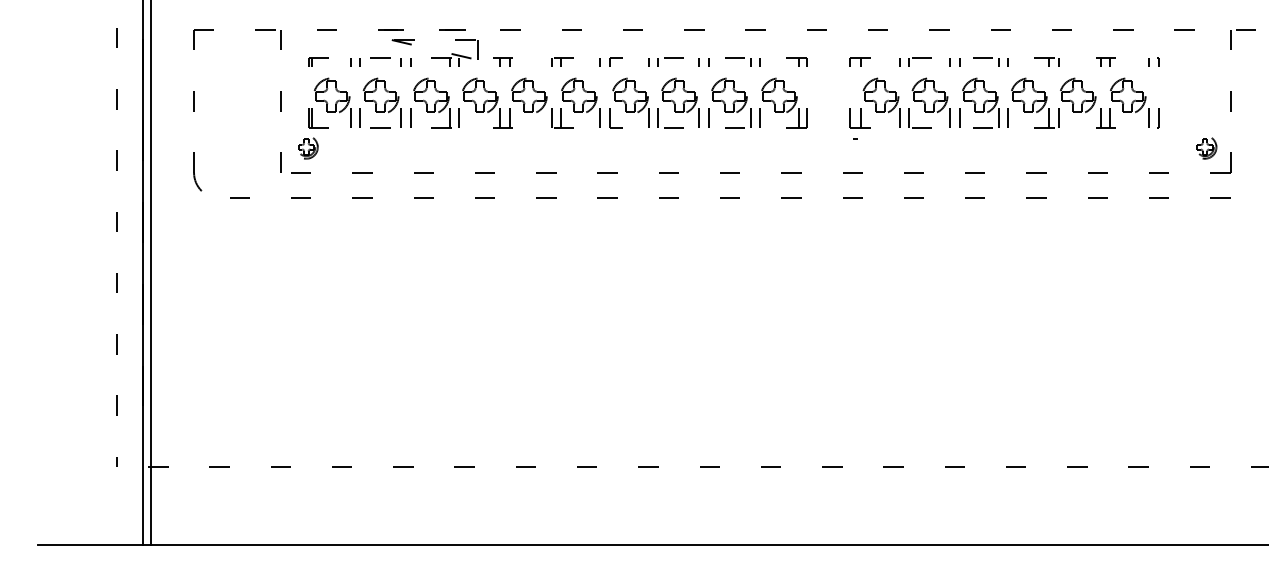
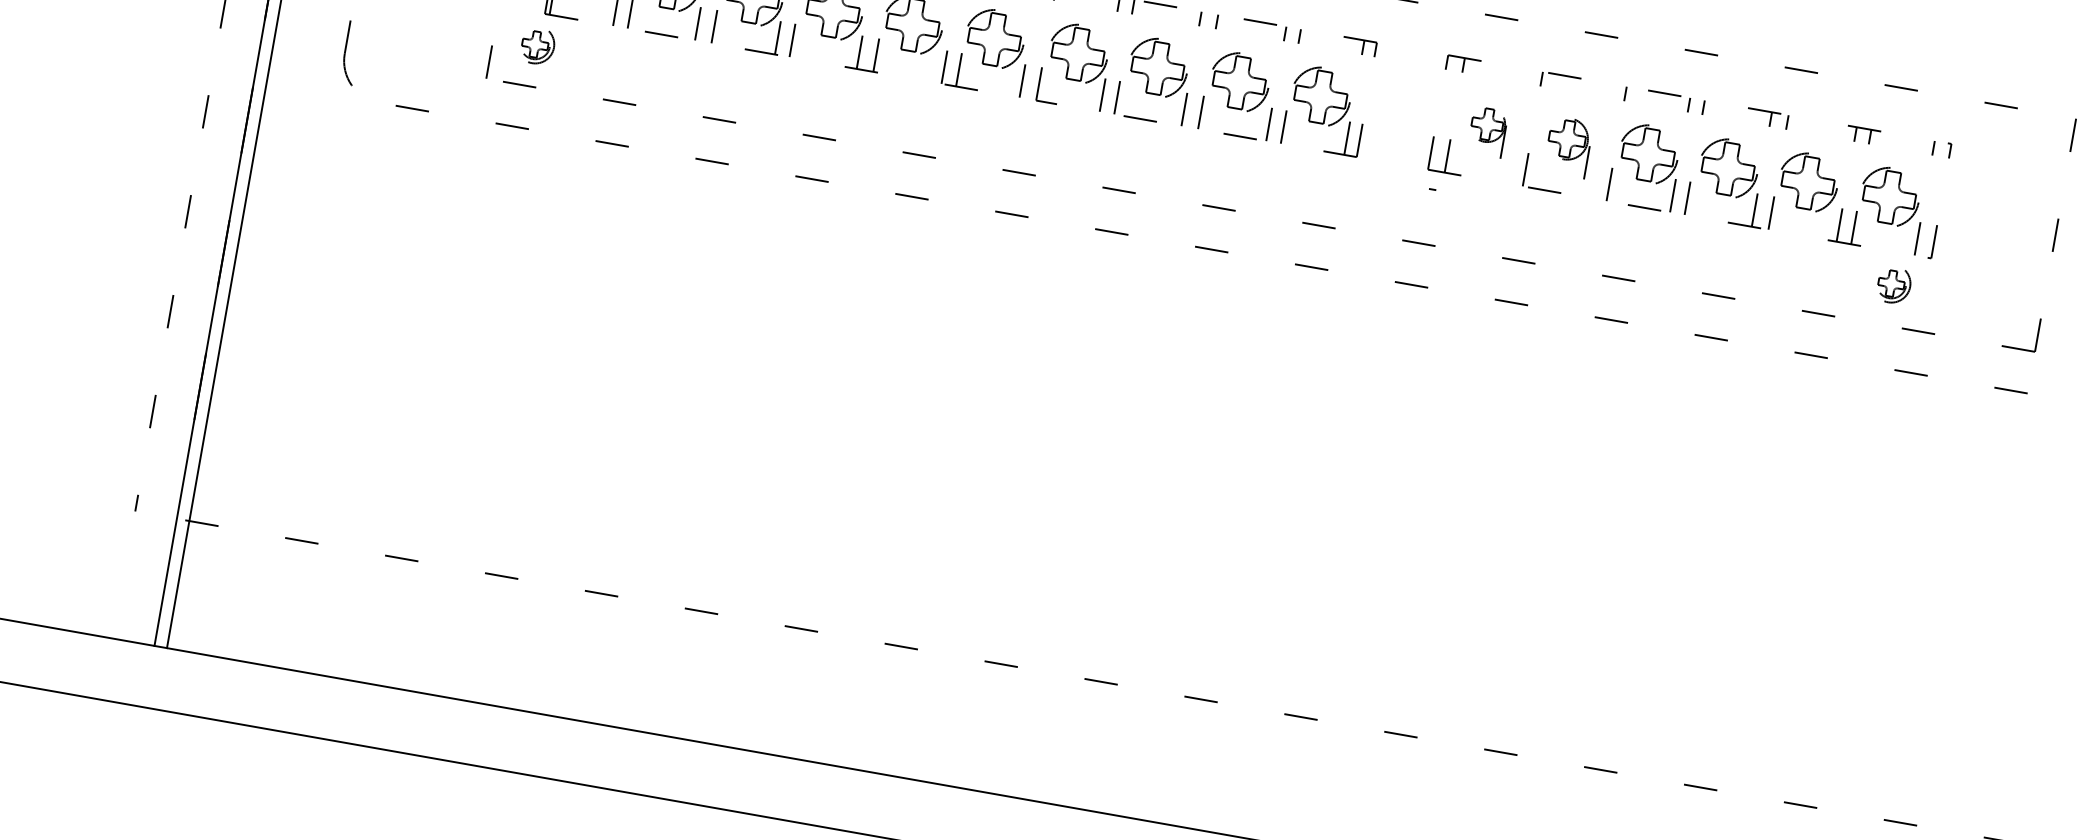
part: (881, 92) -> (1488, 120), size x0.6
part: (930, 92) -> (1568, 134), size x0.7
part: (1206, 148) -> (1893, 286), moved

